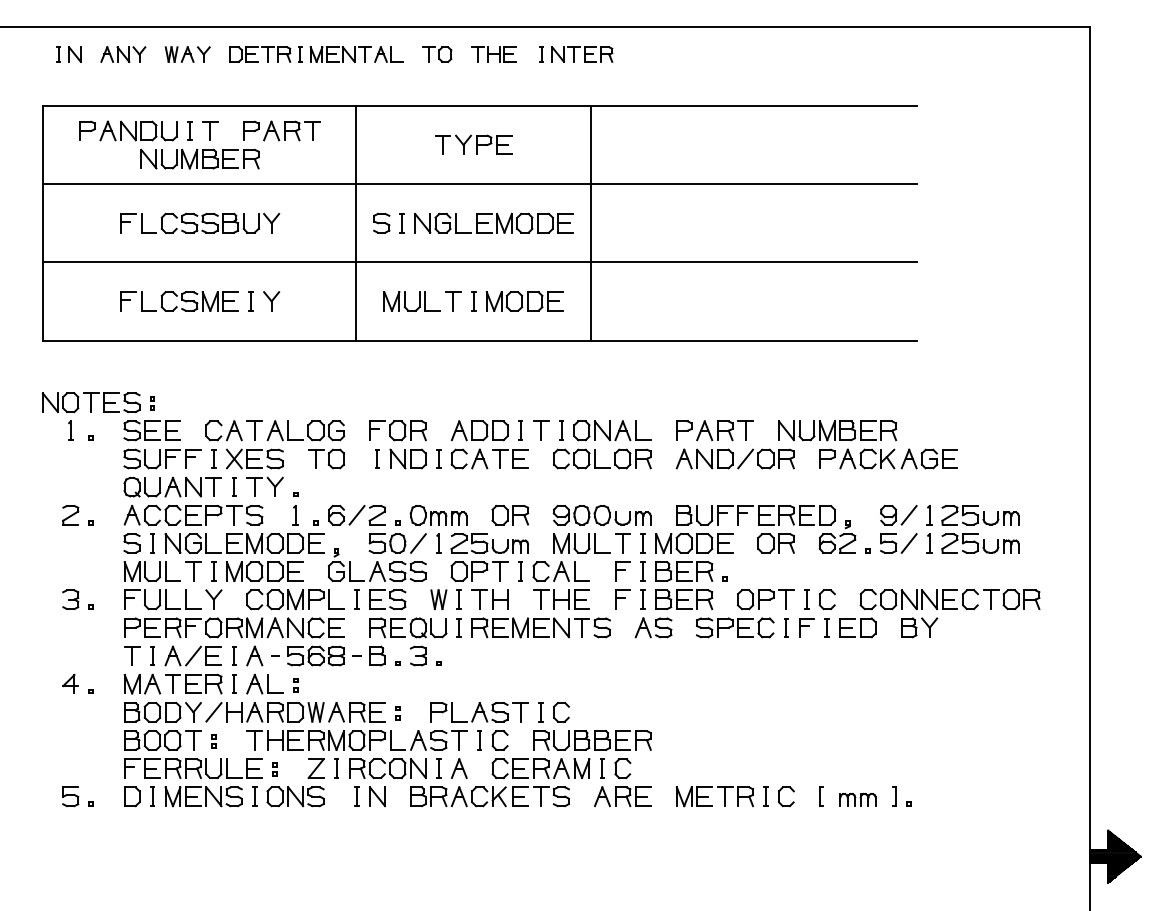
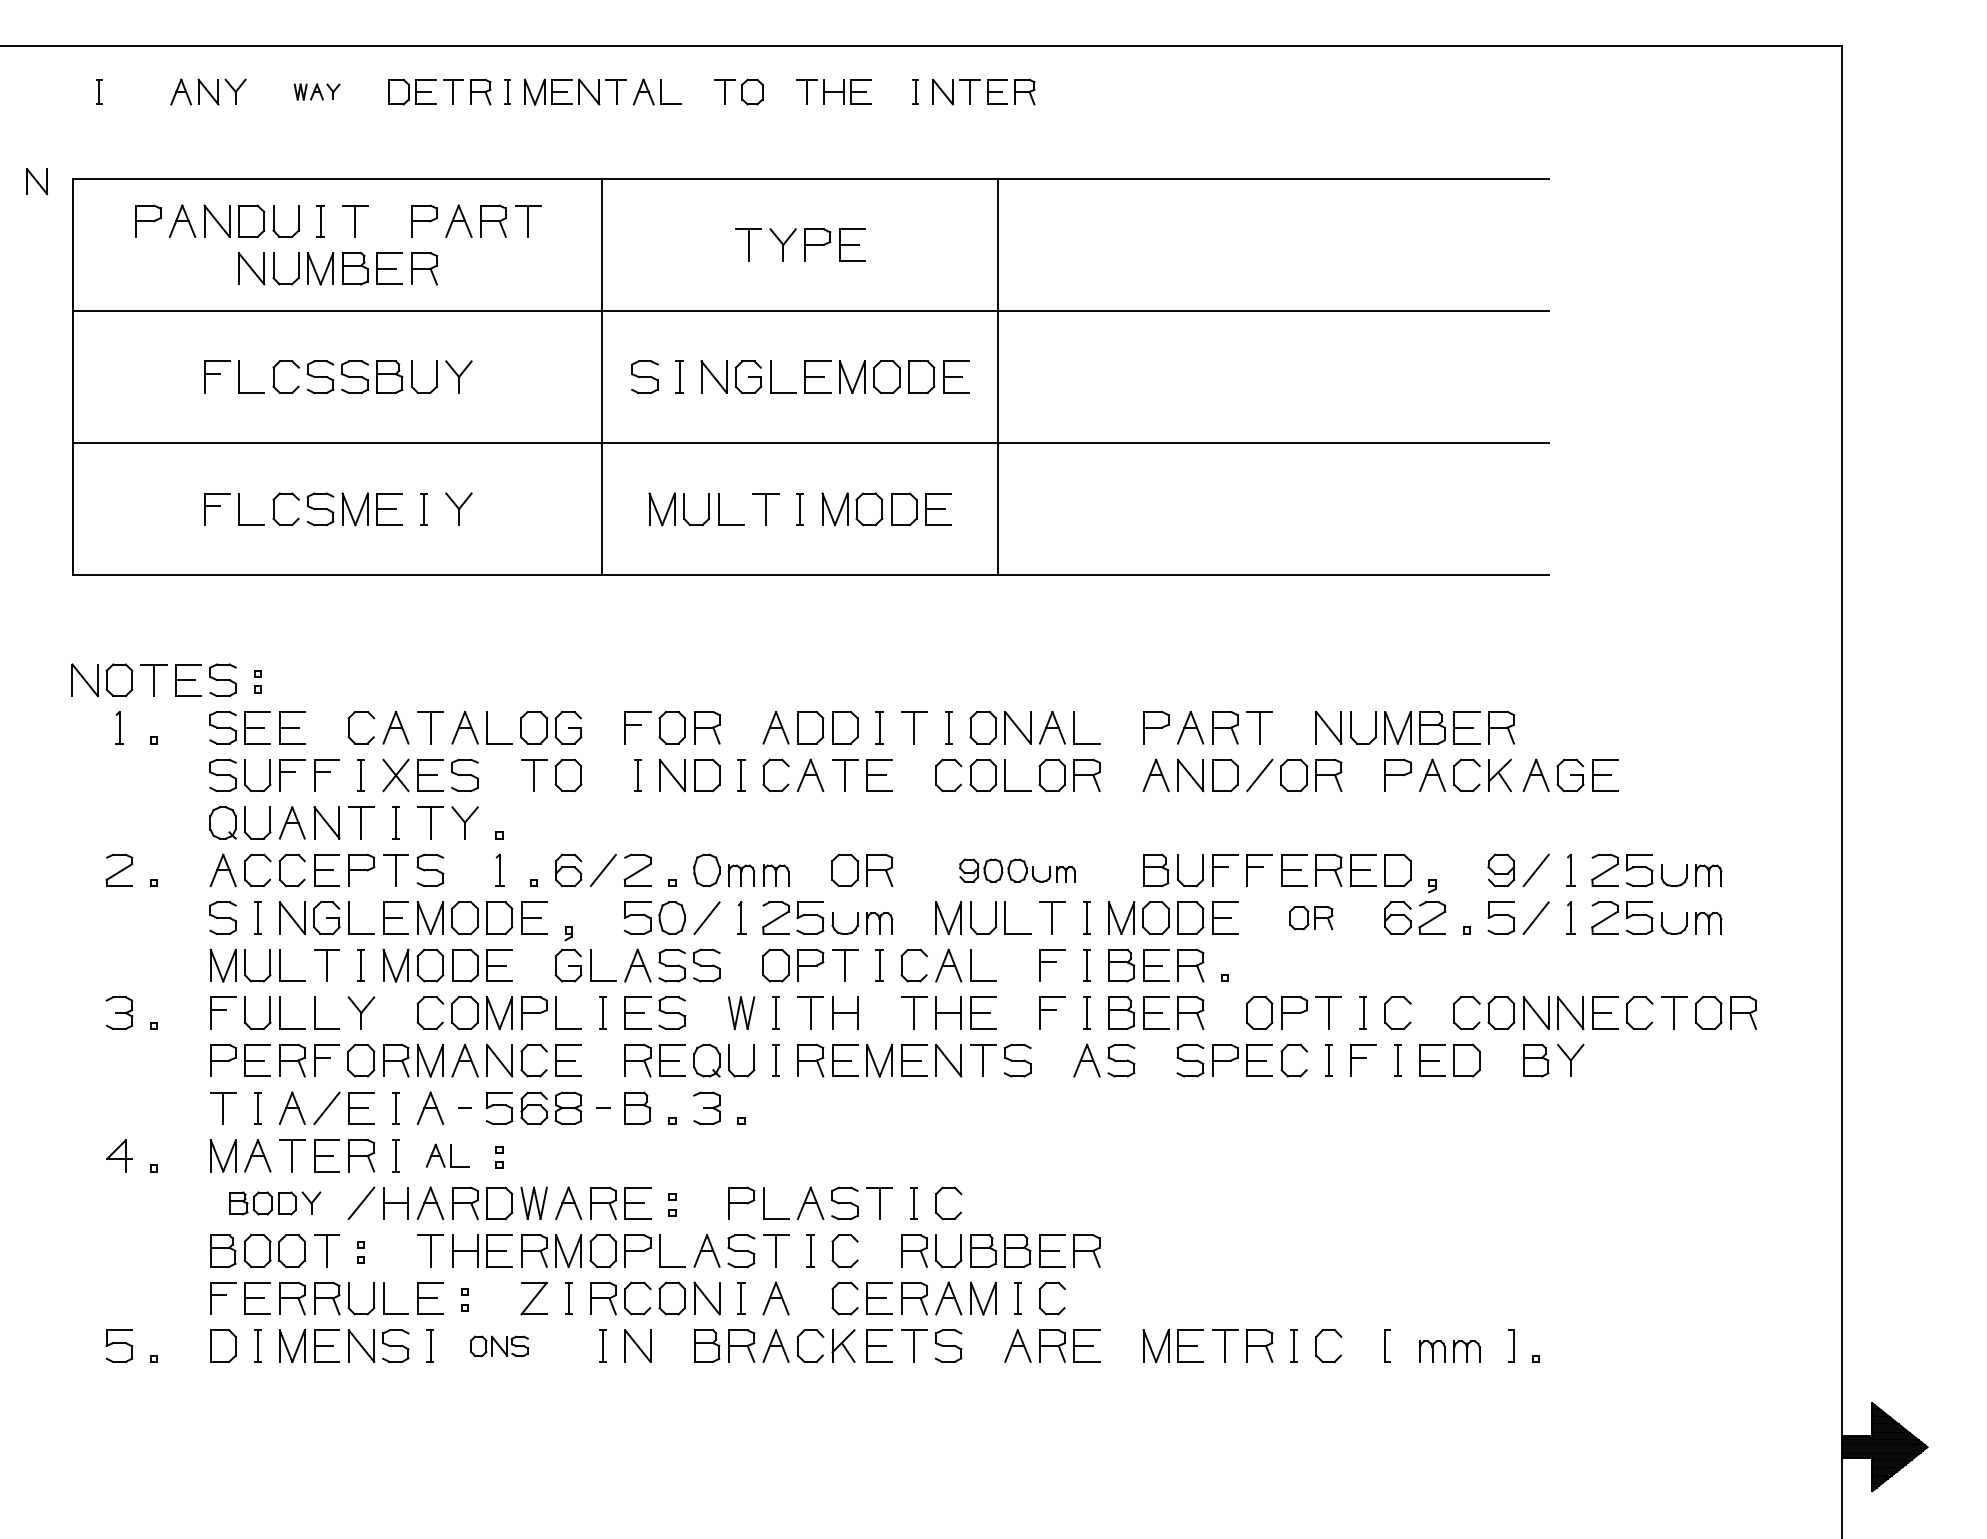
part: (74, 54) -> (36, 181), moved
part: (187, 54) -> (316, 91), size x0.6
part: (601, 515) -> (1016, 870), size x0.7
part: (775, 543) -> (1310, 918), size x0.7
part: (264, 683) -> (446, 1154), size x0.7
part: (162, 712) -> (274, 1203), size x0.7
part: (295, 796) -> (499, 1345), size x0.6

